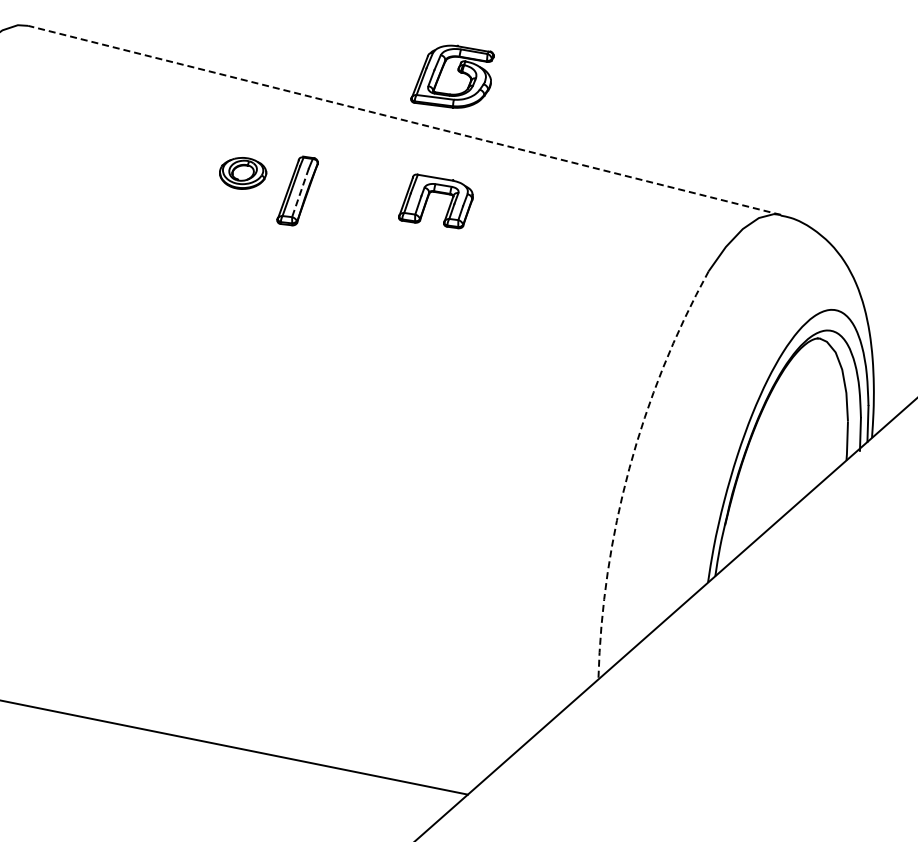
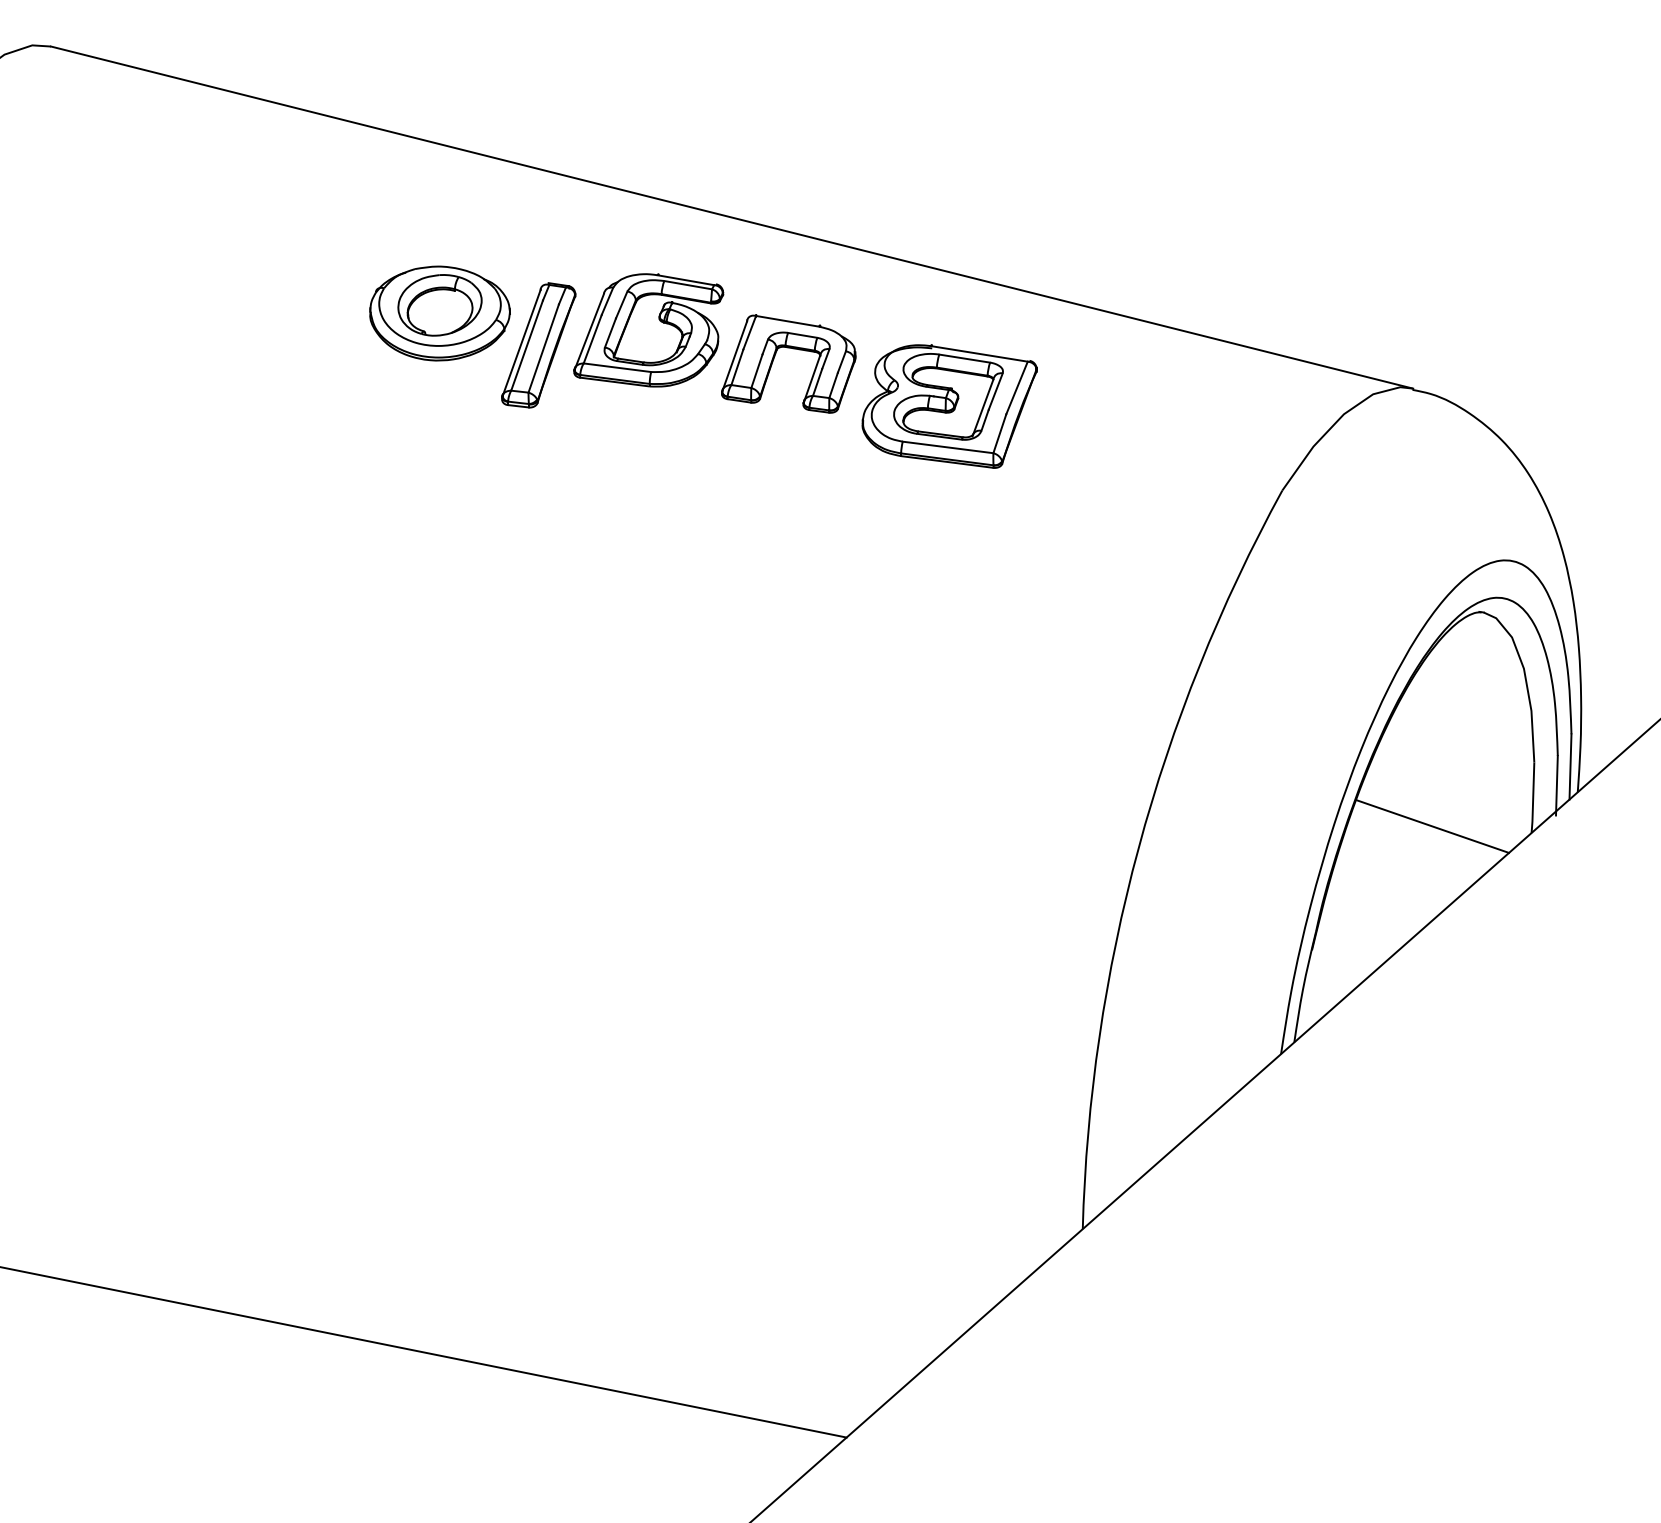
part: (452, 76) -> (648, 329), moved
line: (404, 120) -> (731, 217), dashed -> solid
part: (242, 173) -> (438, 313), size x1.67
line: (300, 192) -> (543, 348), dashed -> solid
part: (524, 224) -> (949, 405), added
line: (791, 456) -> (1432, 825), added
arc: (629, 468) -> (1139, 847), dashed -> solid

